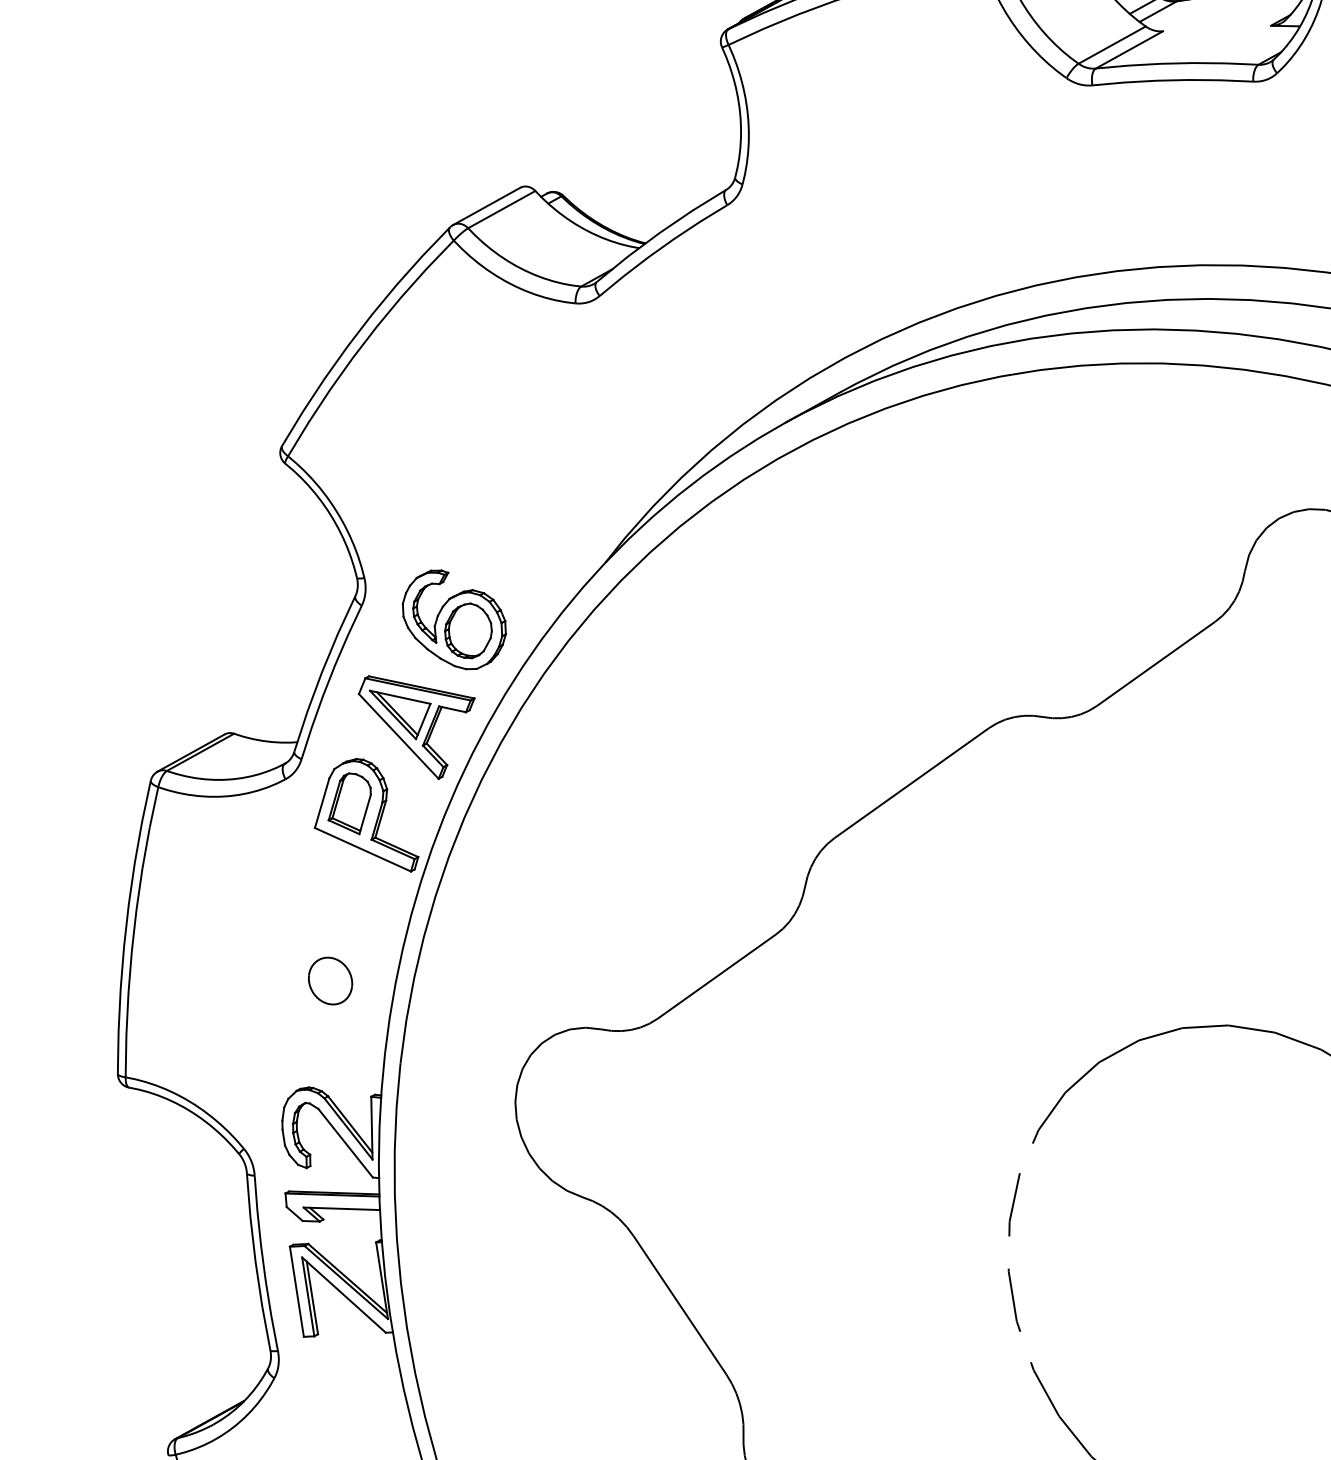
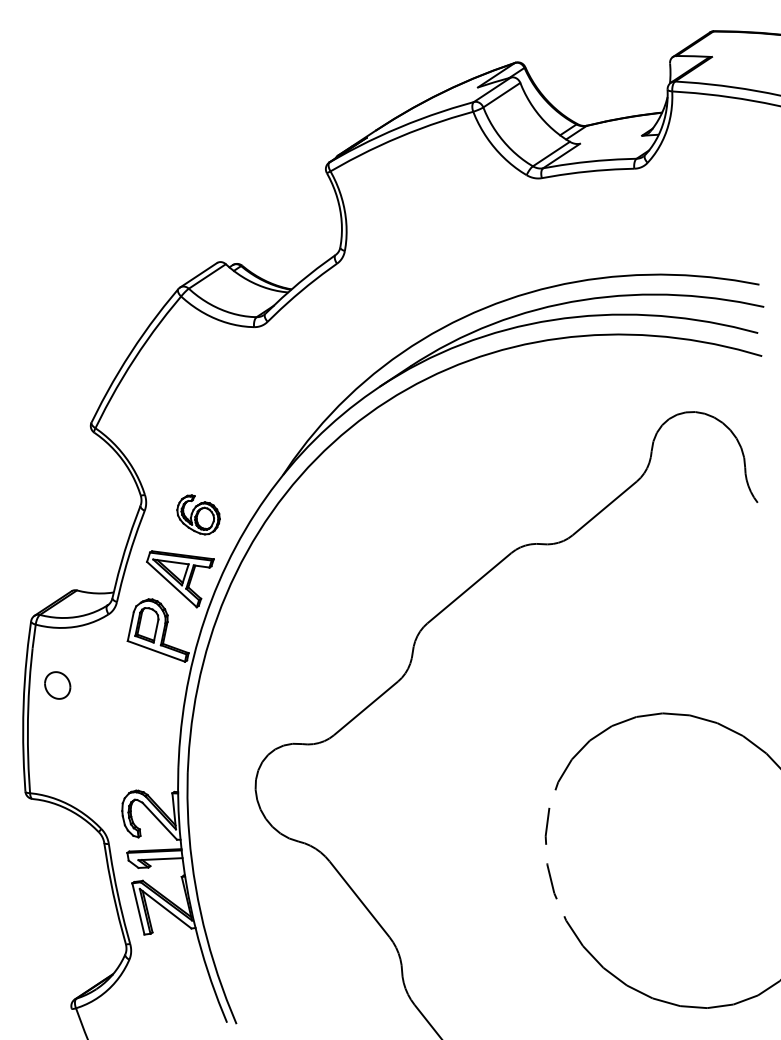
part: (454, 619) -> (198, 514), size x0.7
part: (330, 981) -> (57, 685), moved

